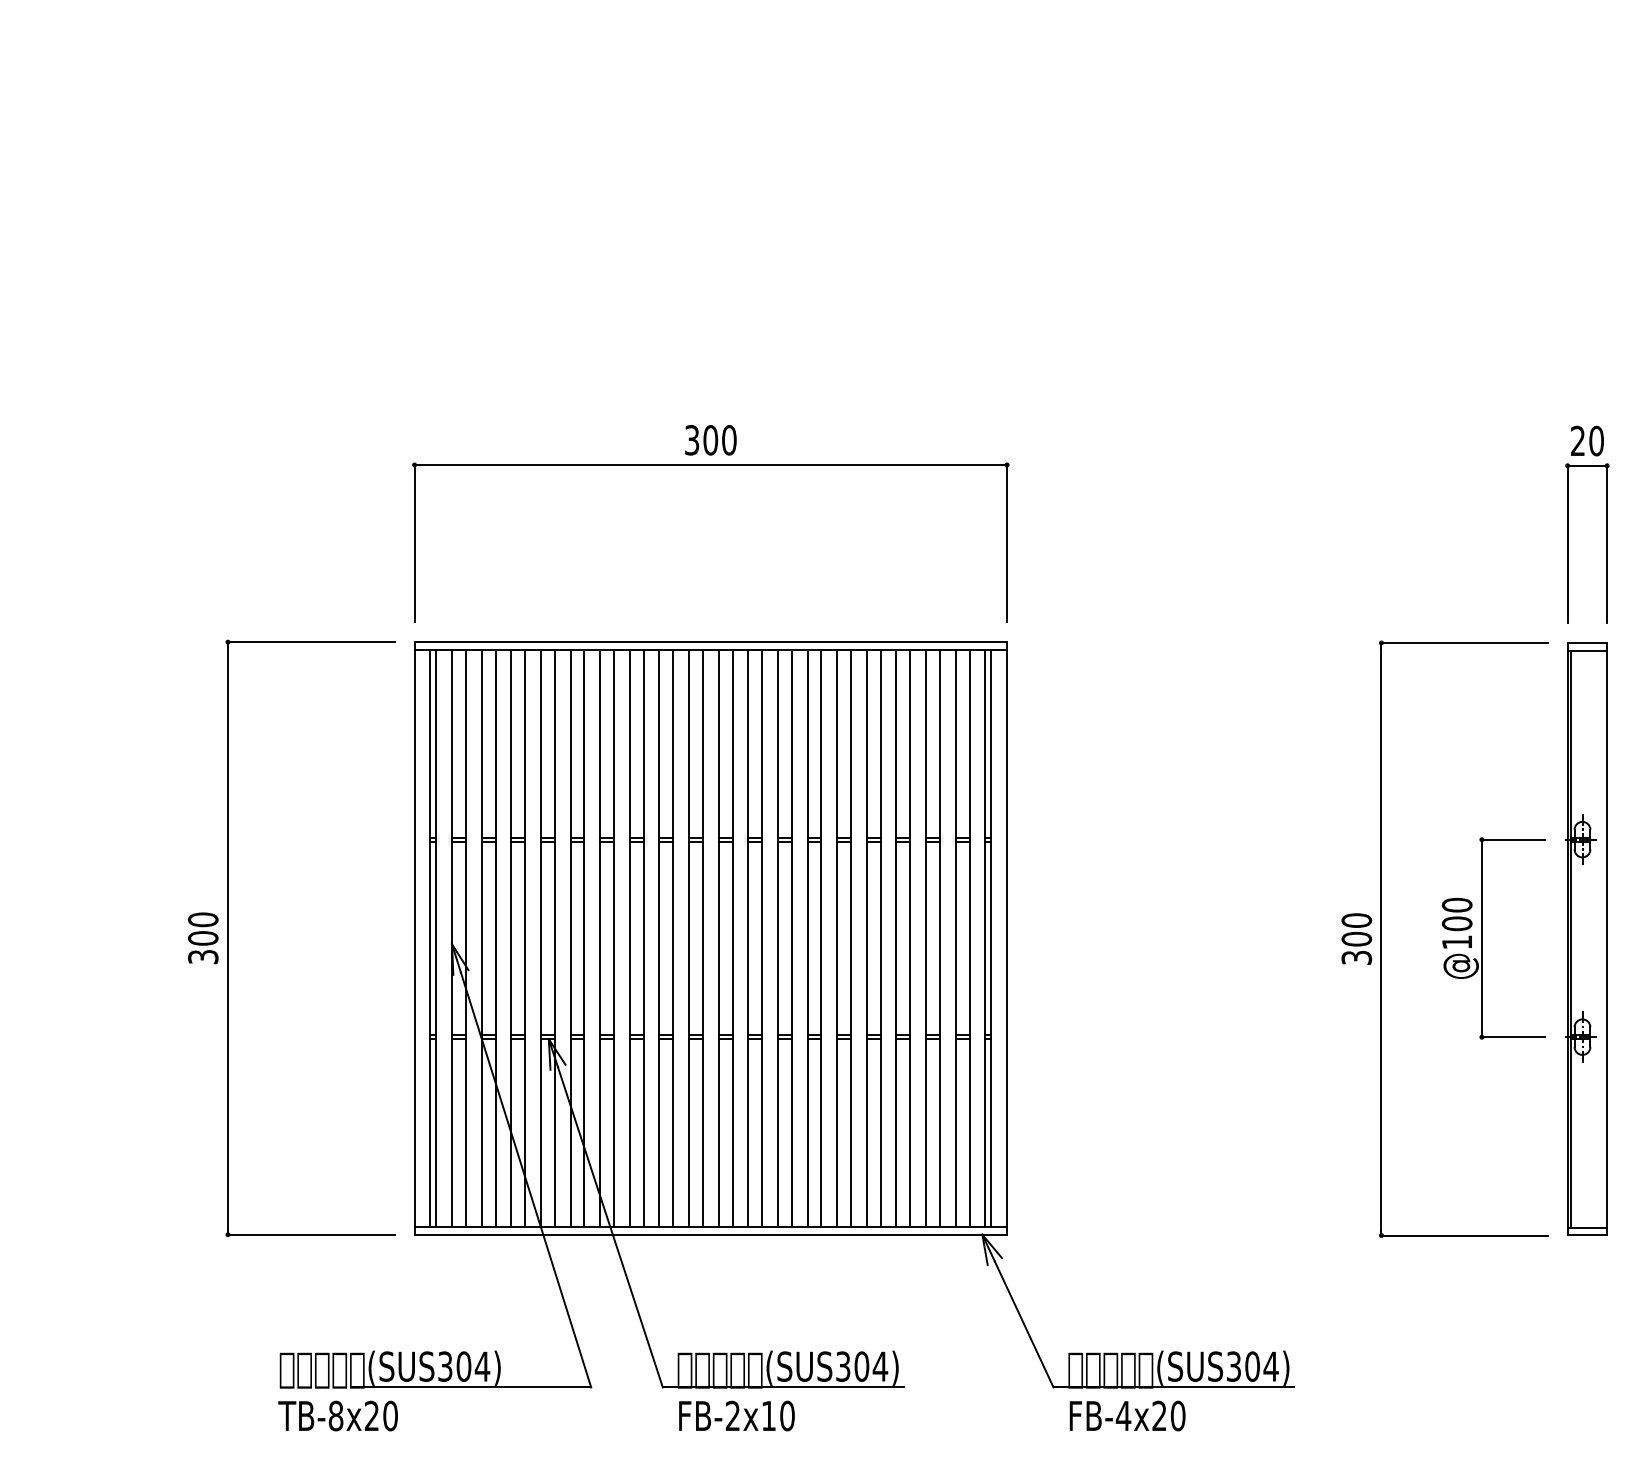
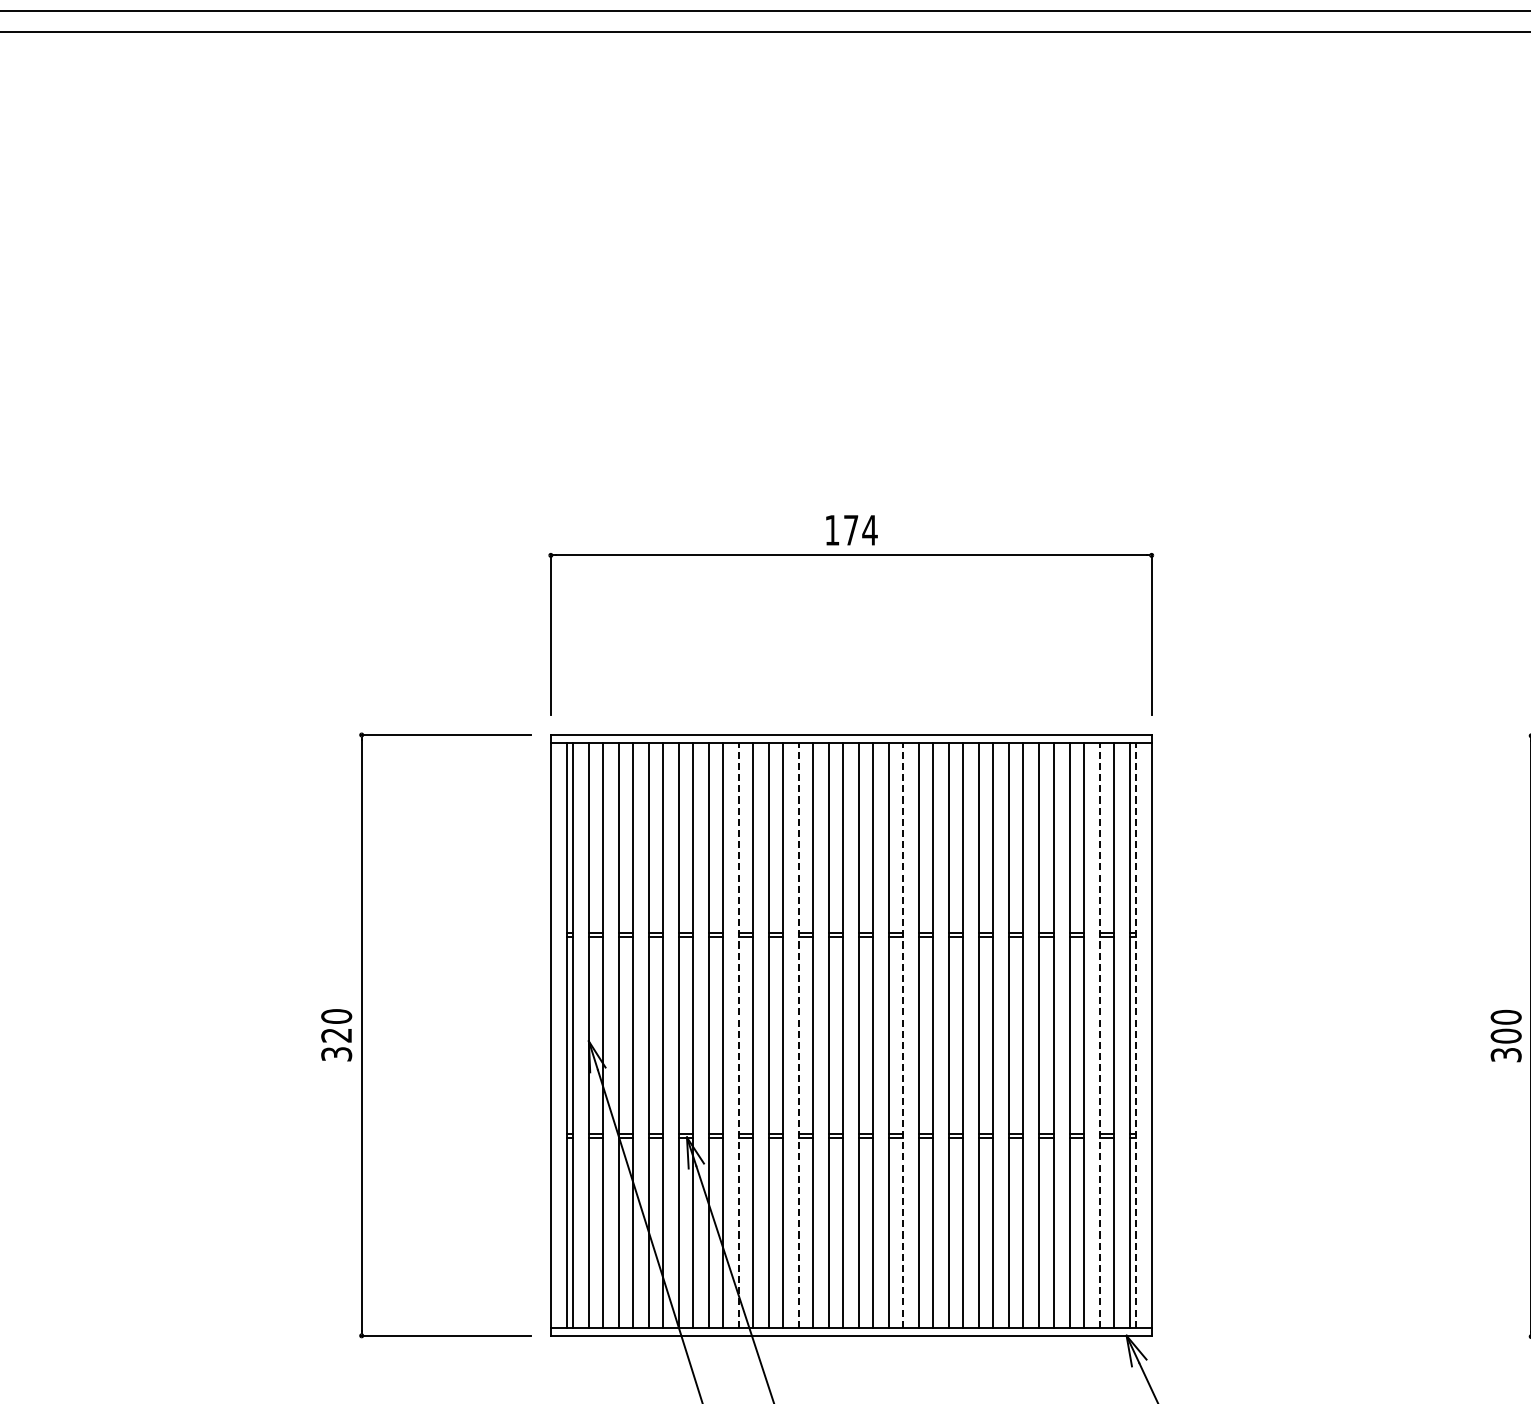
text: (710, 440) -> (850, 530), 300 -> 174
line: (600, 937) -> (739, 1034), solid -> dashed
line: (659, 937) -> (799, 1034), solid -> dashed
line: (762, 937) -> (903, 1034), solid -> dashed
line: (955, 937) -> (1099, 1034), solid -> dashed
line: (991, 937) -> (1135, 1034), solid -> dashed
text: (203, 938) -> (336, 1035), 300 -> 320

